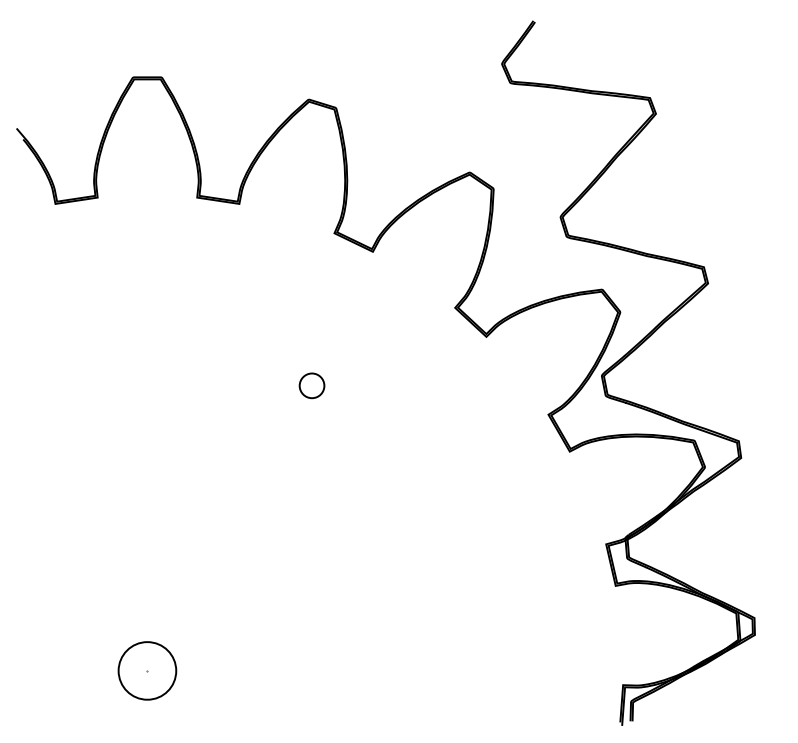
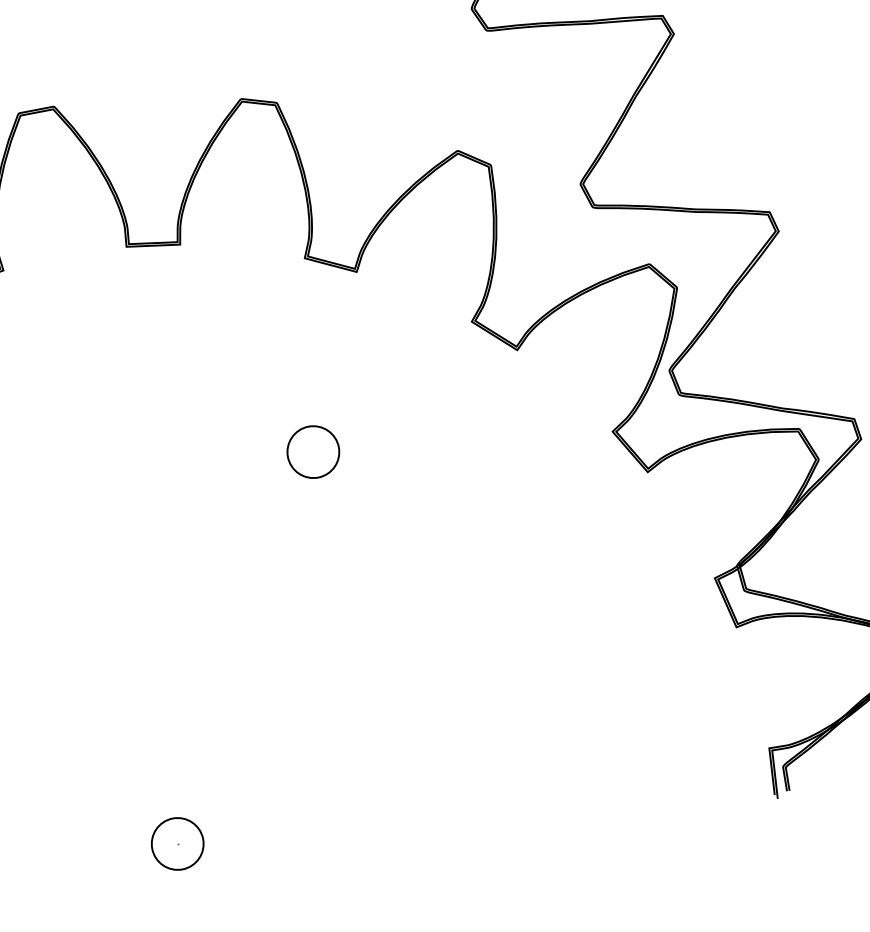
circle: (311, 385) -> (312, 451), size x1.67
circle: (147, 670) -> (177, 843), size x0.71

